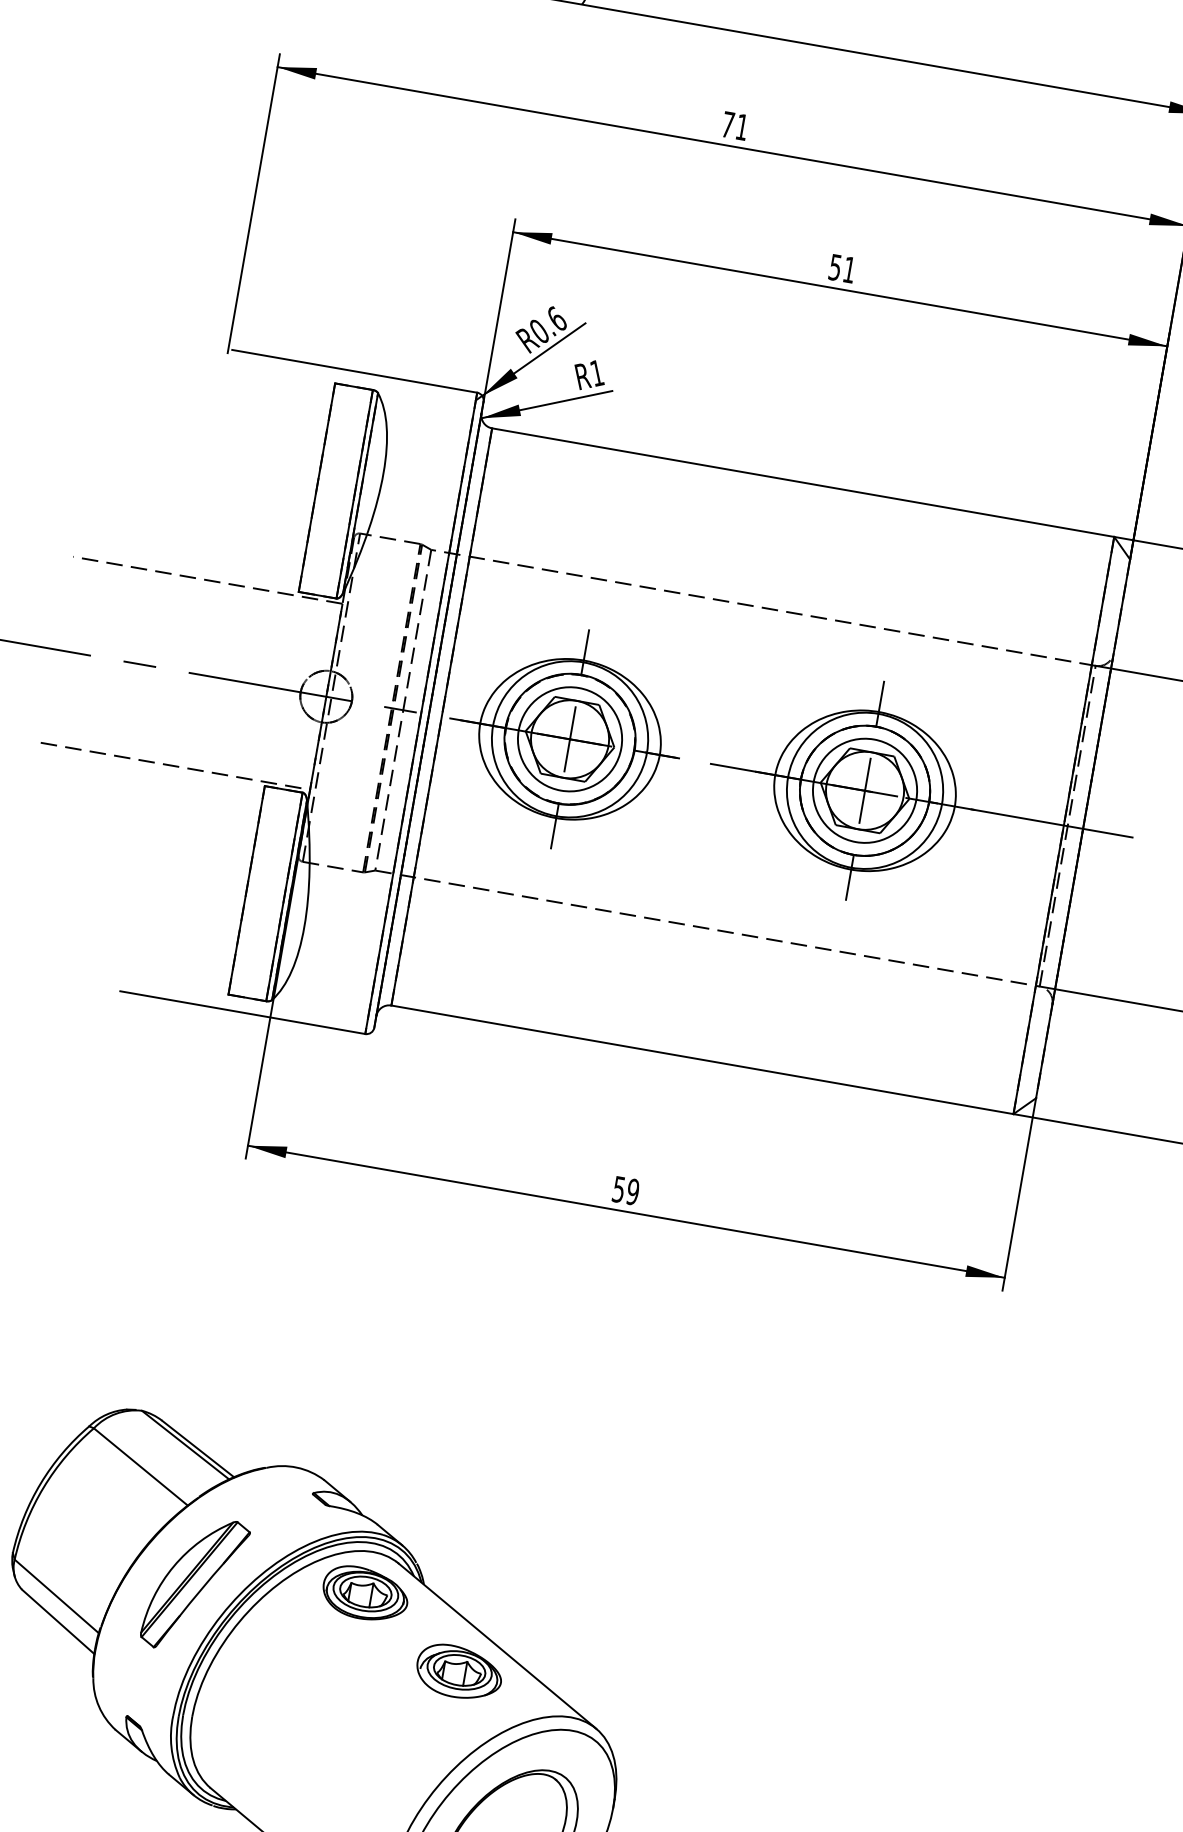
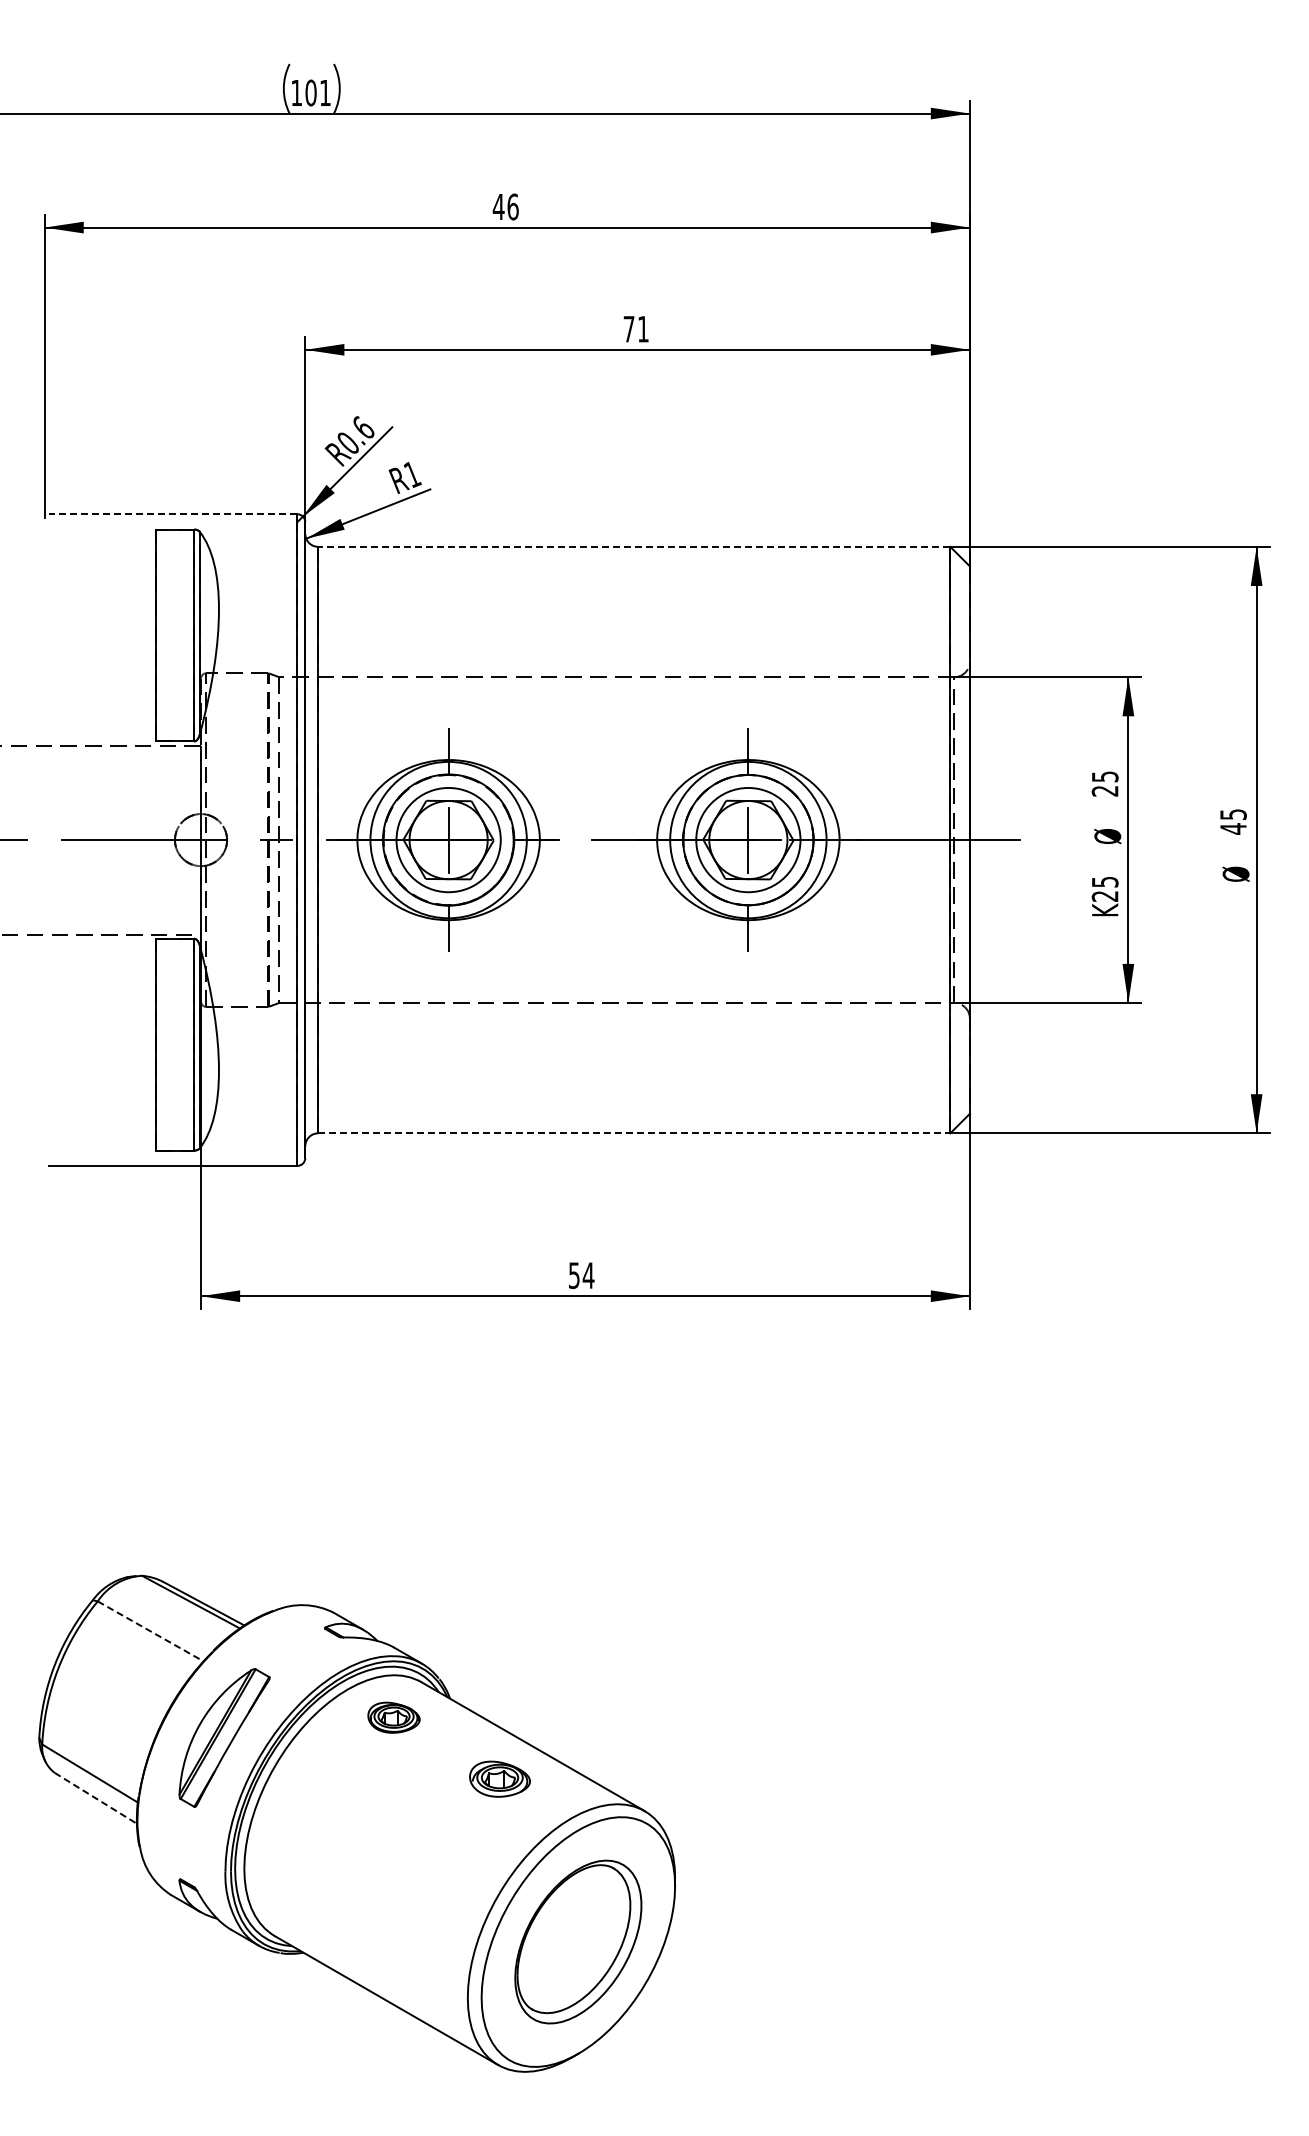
text: (734, 125) -> (505, 206), 71 -> 46
text: (834, 267) -> (628, 329), 51 -> 71
line: (354, 371) -> (172, 514), solid -> dashed
line: (802, 482) -> (633, 546), solid -> dashed
line: (702, 1060) -> (634, 1133), solid -> dashed
text: (632, 1191) -> (588, 1275), 59 -> 54
line: (140, 1467) -> (150, 1631), solid -> dashed
part: (365, 1593) -> (393, 1717), size x0.6
line: (58, 1622) -> (96, 1798), solid -> dashed
part: (458, 1672) -> (499, 1779), size x0.7

